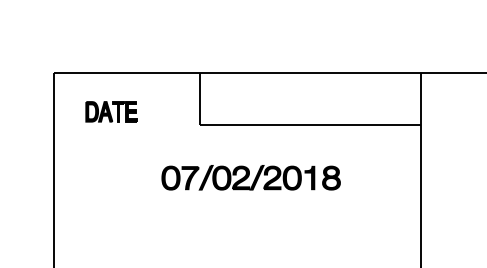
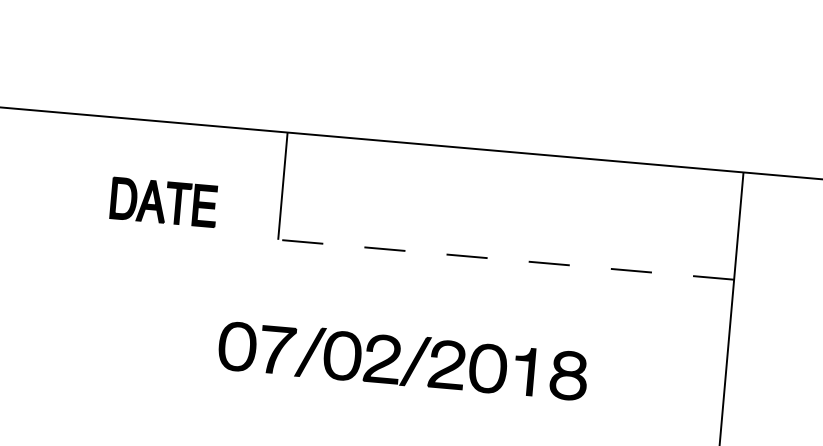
part: (111, 111) -> (163, 201), moved
line: (309, 125) -> (504, 260), solid -> dashed
part: (250, 177) -> (401, 359), moved

